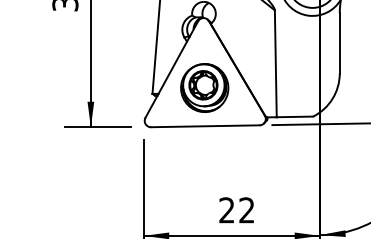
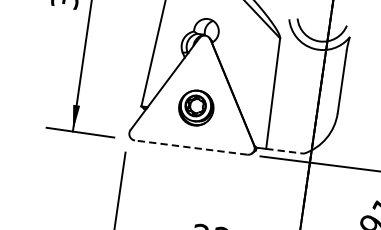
part: (204, 87) -> (196, 107), size x0.7
line: (295, 116) -> (285, 150), solid -> dashed
line: (204, 126) -> (190, 147), solid -> dashed

